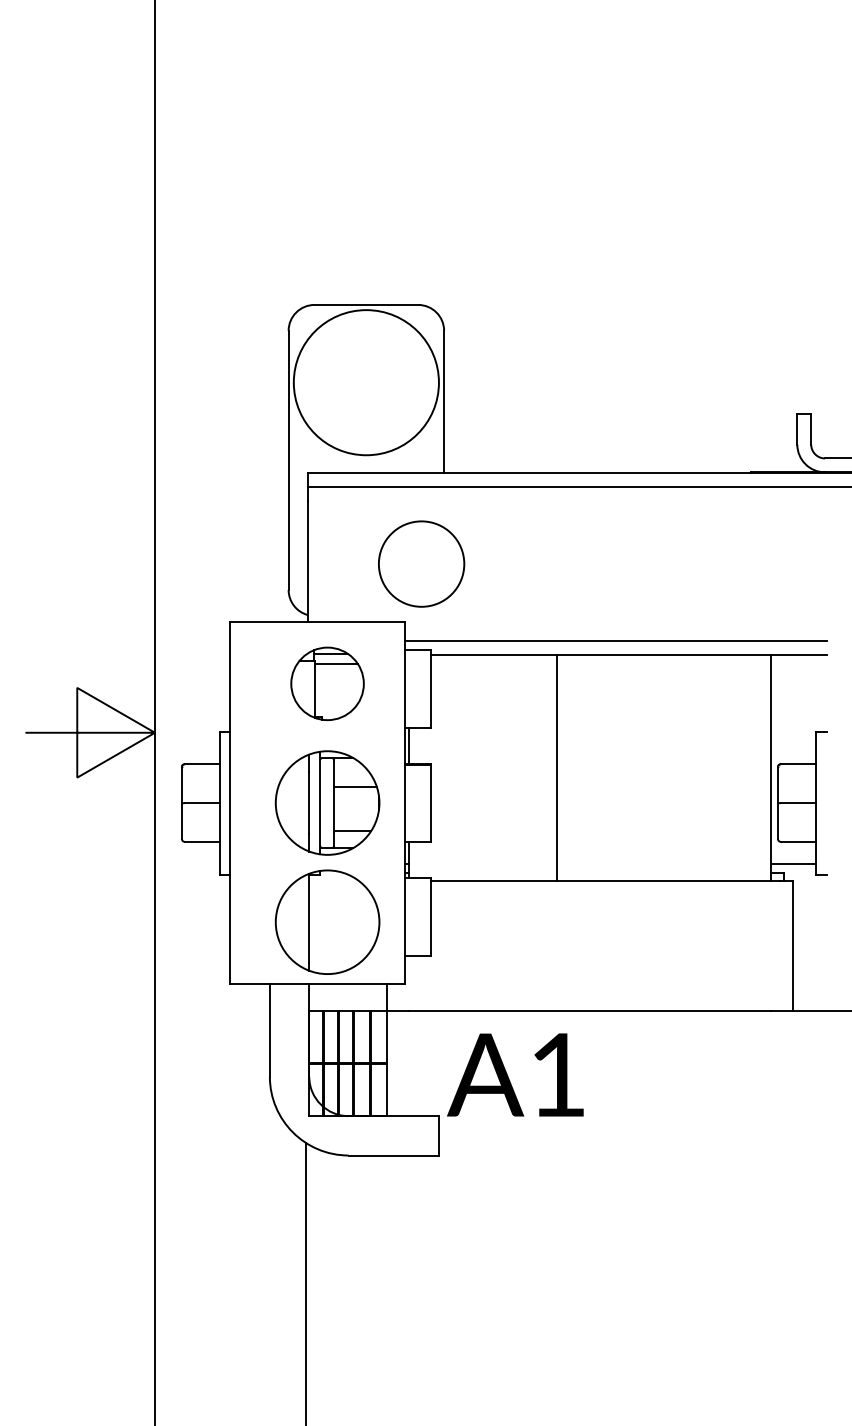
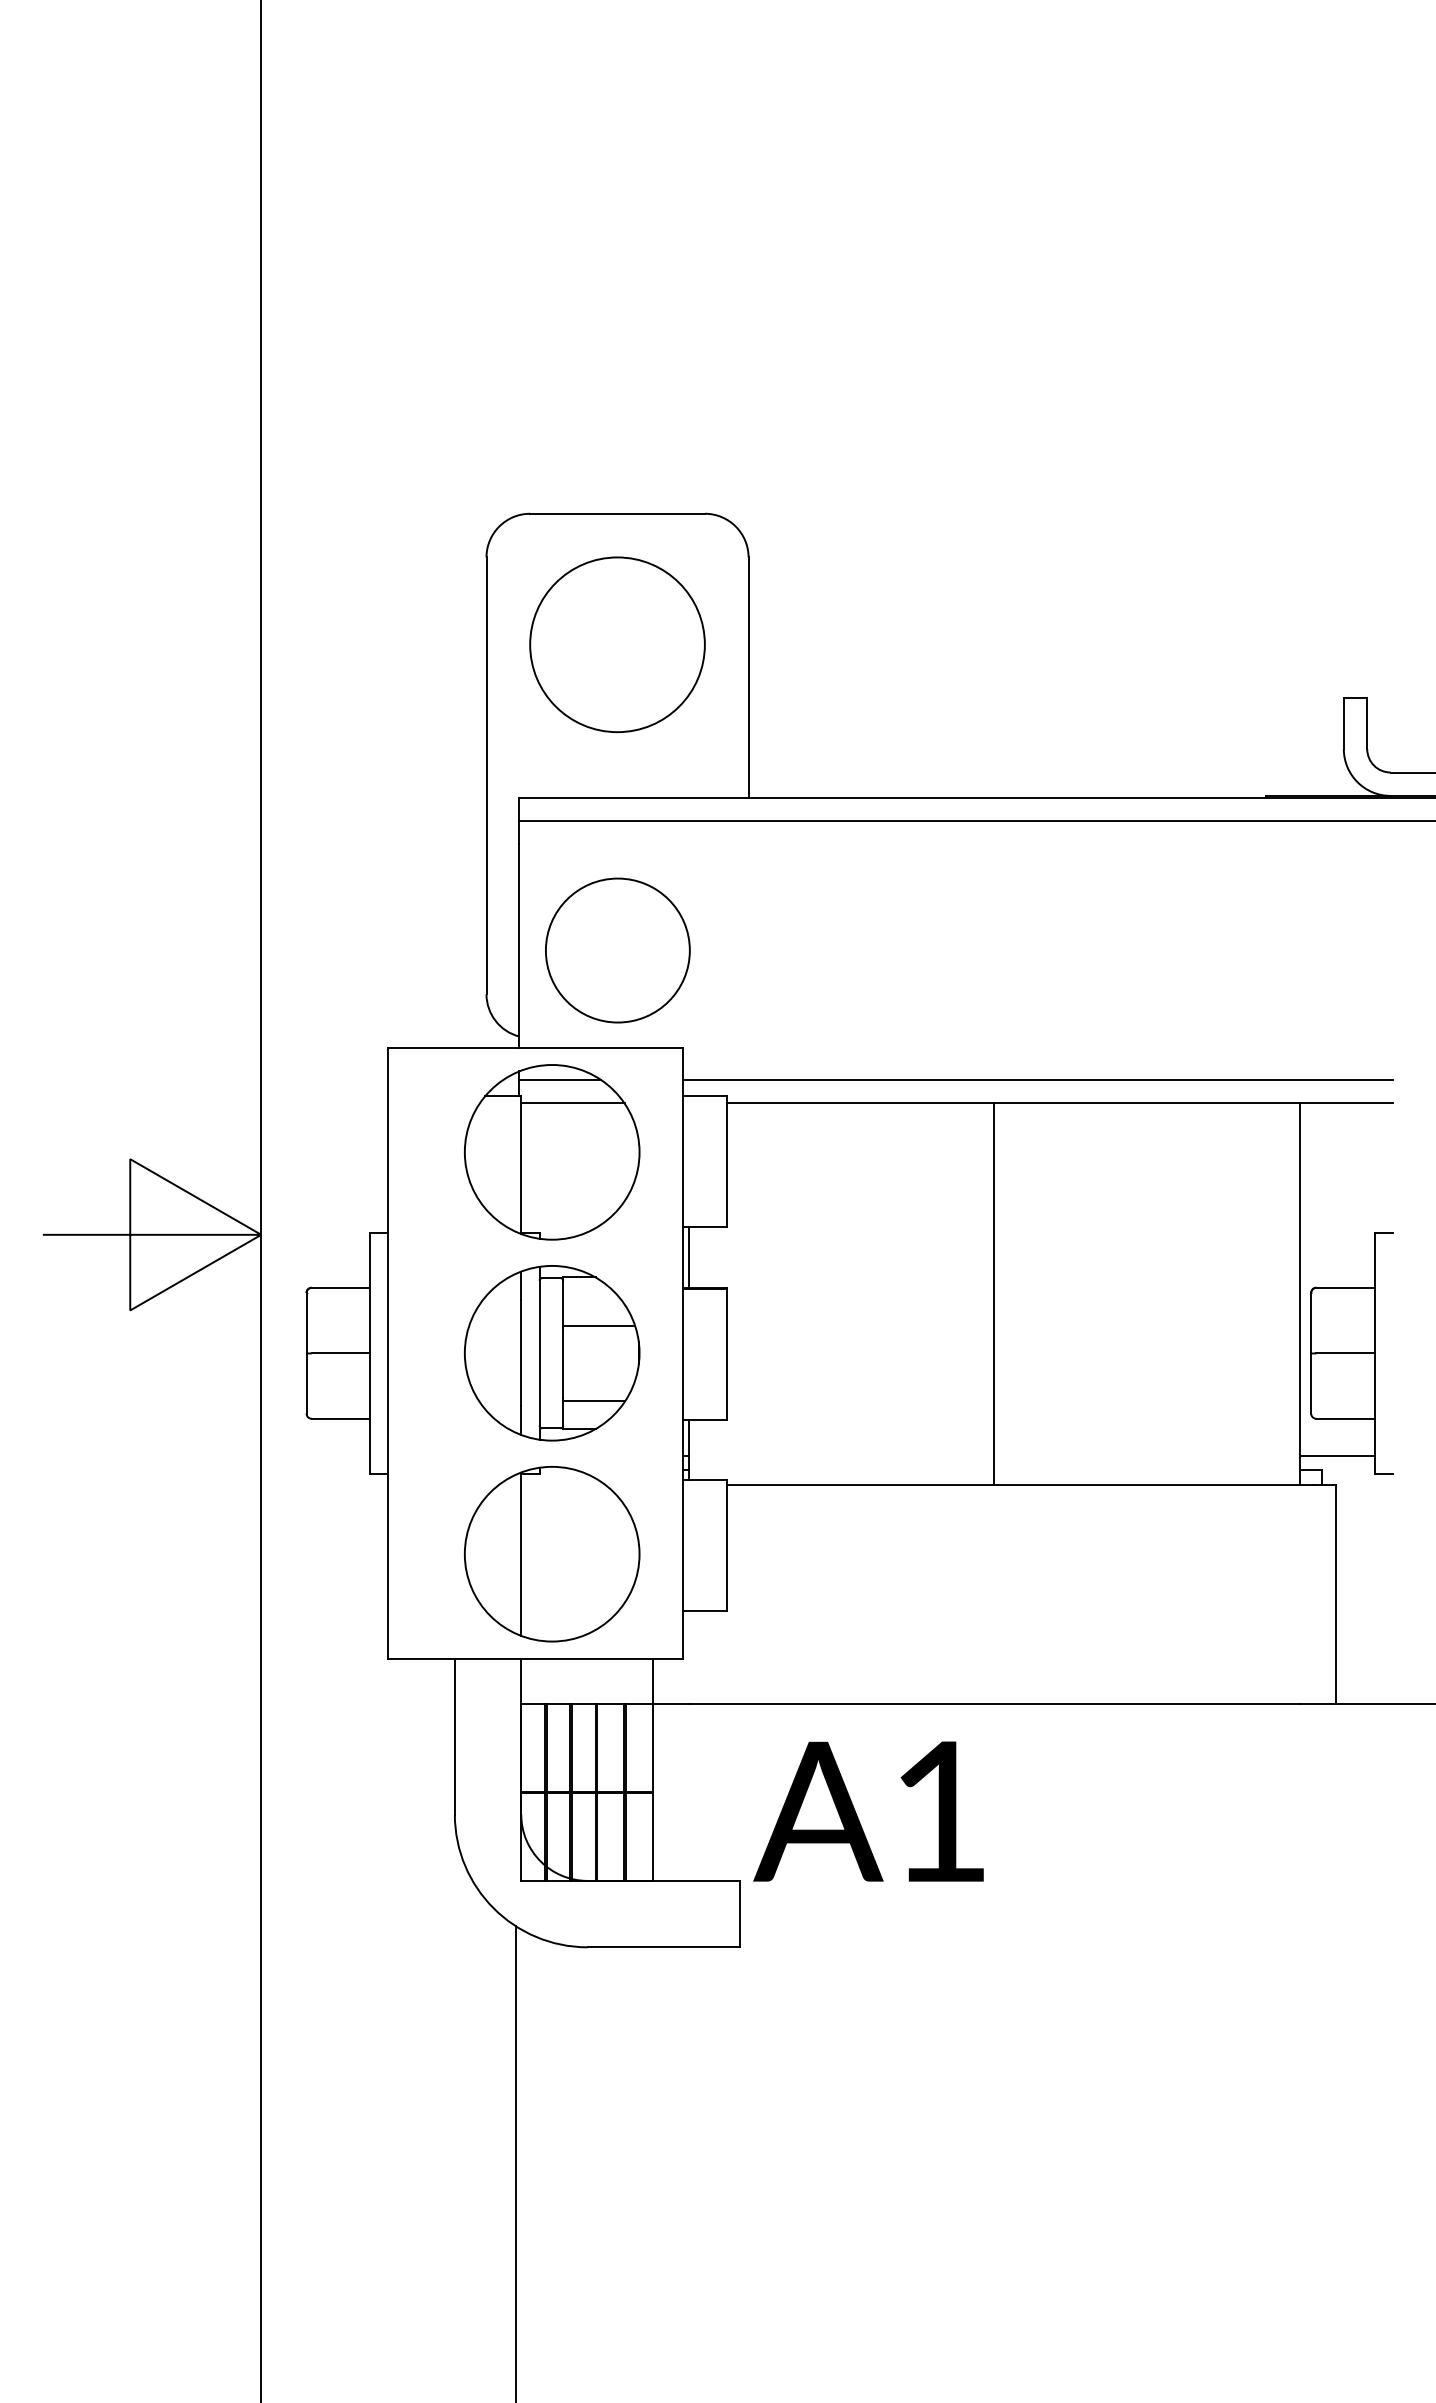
circle: (366, 382) -> (617, 644), size x0.71
circle: (421, 563) -> (617, 949), moved
part: (327, 683) -> (551, 1151), size x1.43
line: (556, 767) -> (993, 1293), moved

